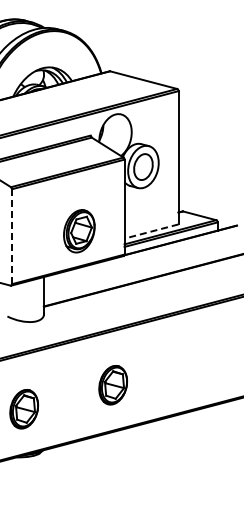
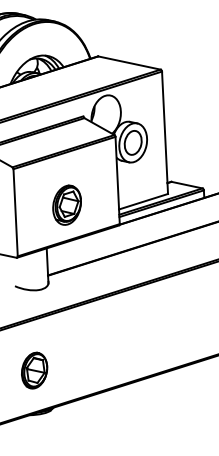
part: (79, 231) -> (67, 205), moved
line: (151, 231) -> (143, 201), dashed -> solid
line: (12, 237) -> (16, 213), dashed -> solid
part: (112, 385) -> (114, 344), removed

